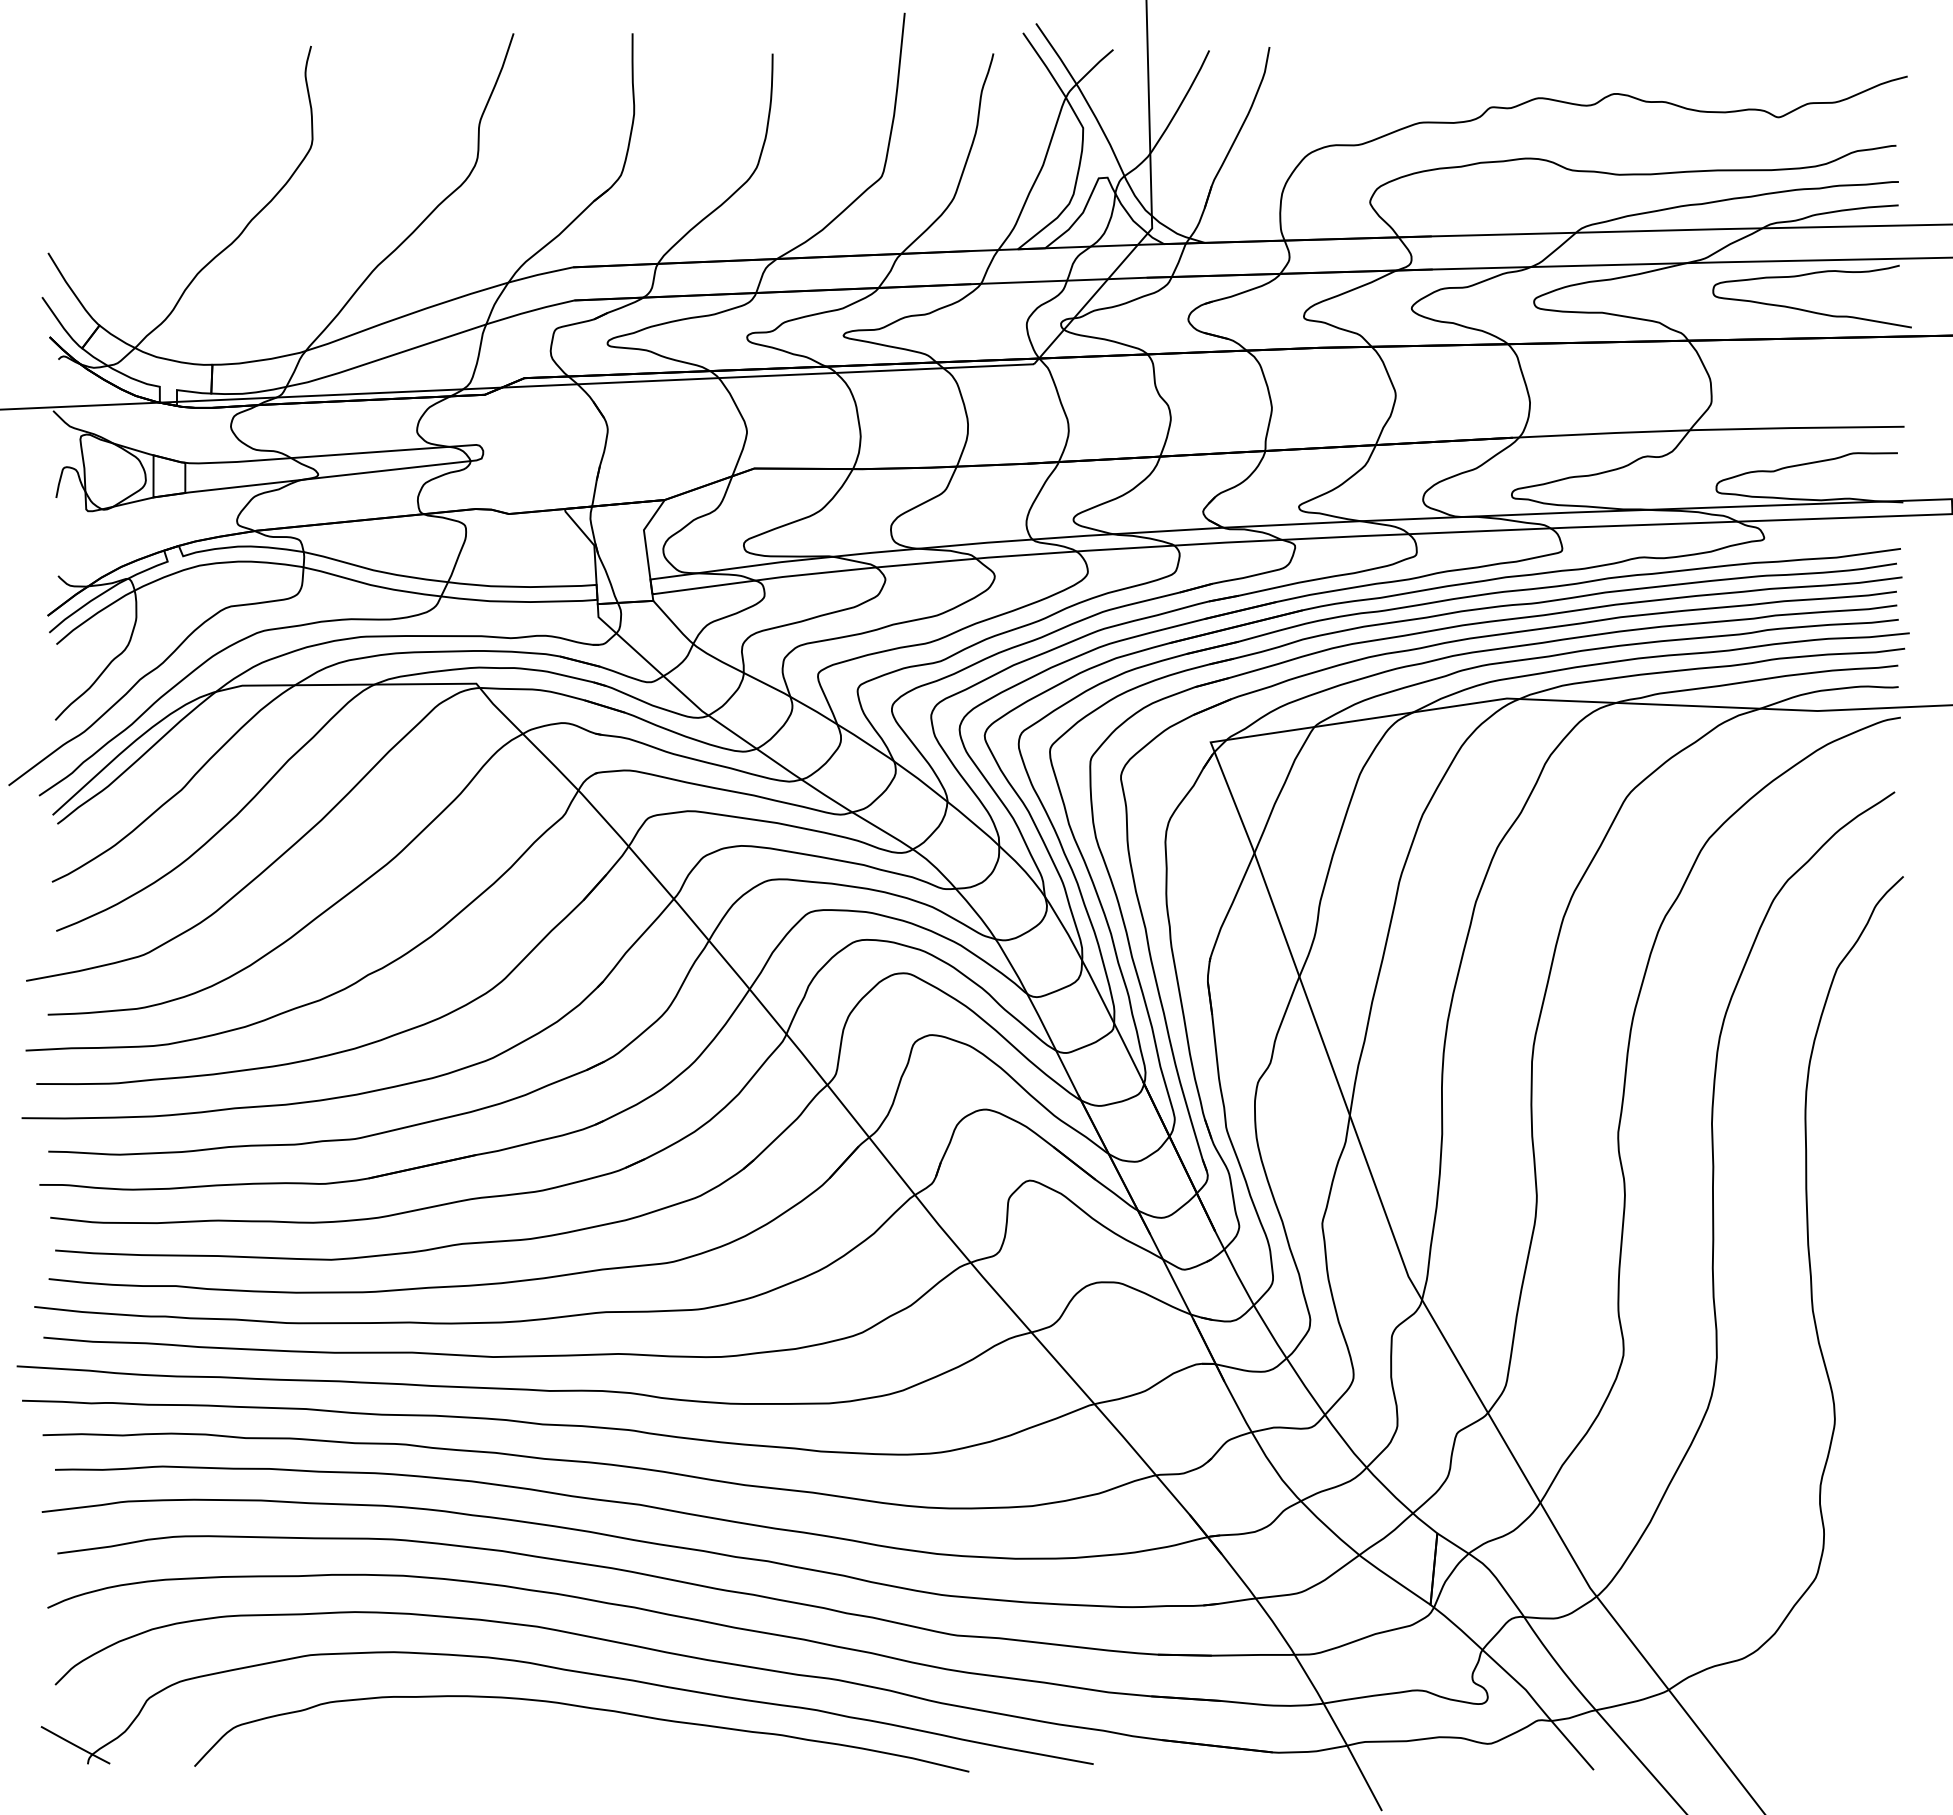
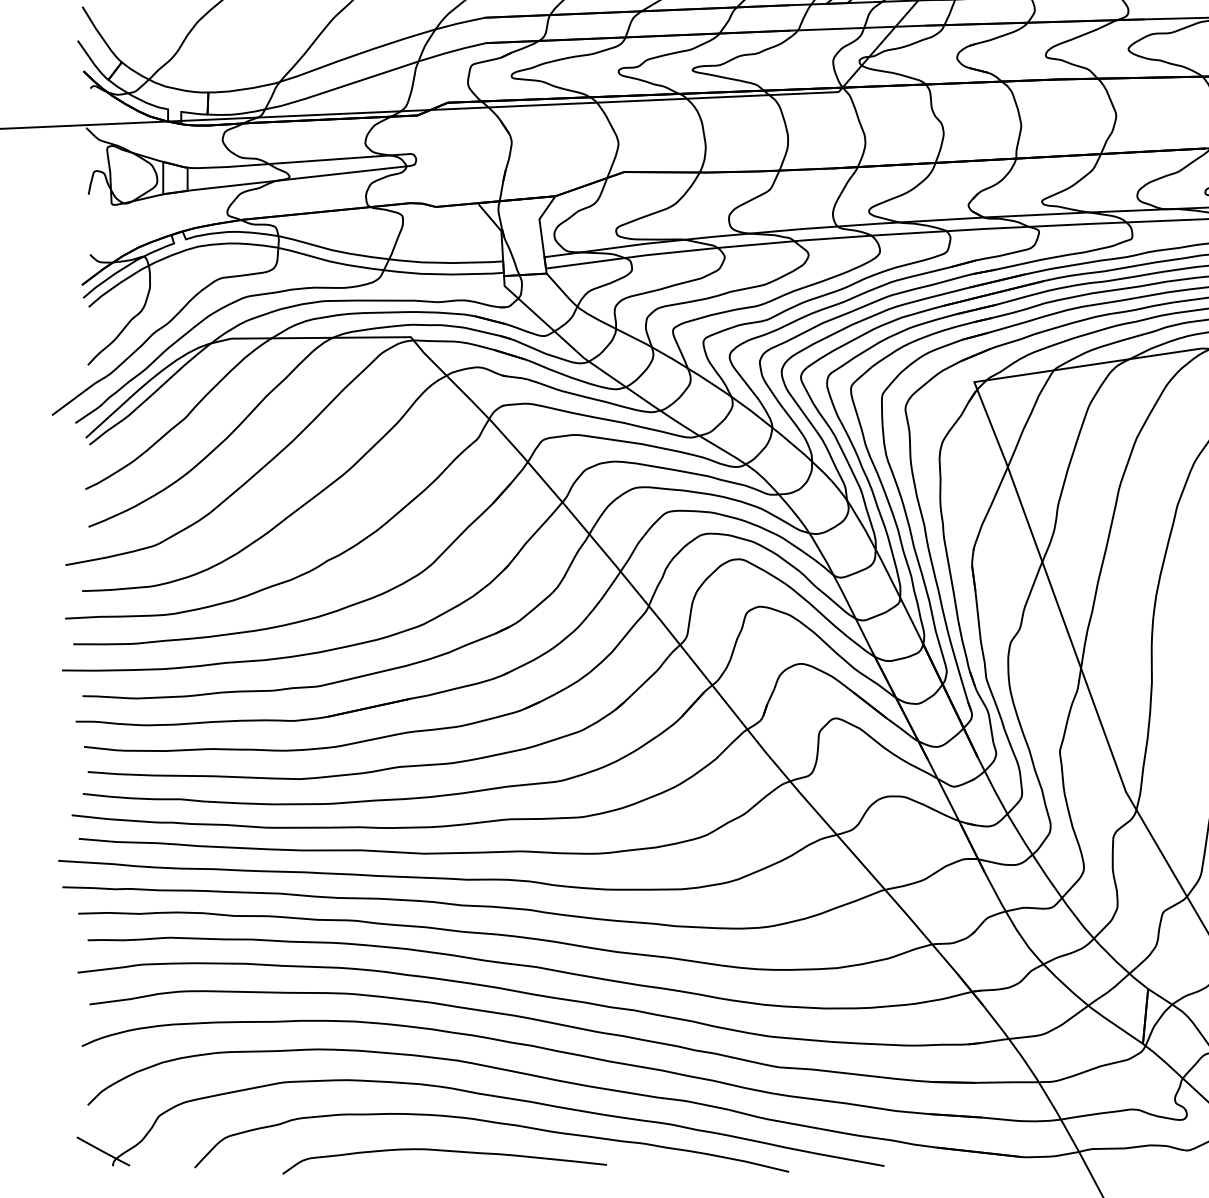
curve: (522, 1745) -> (446, 1151), added

